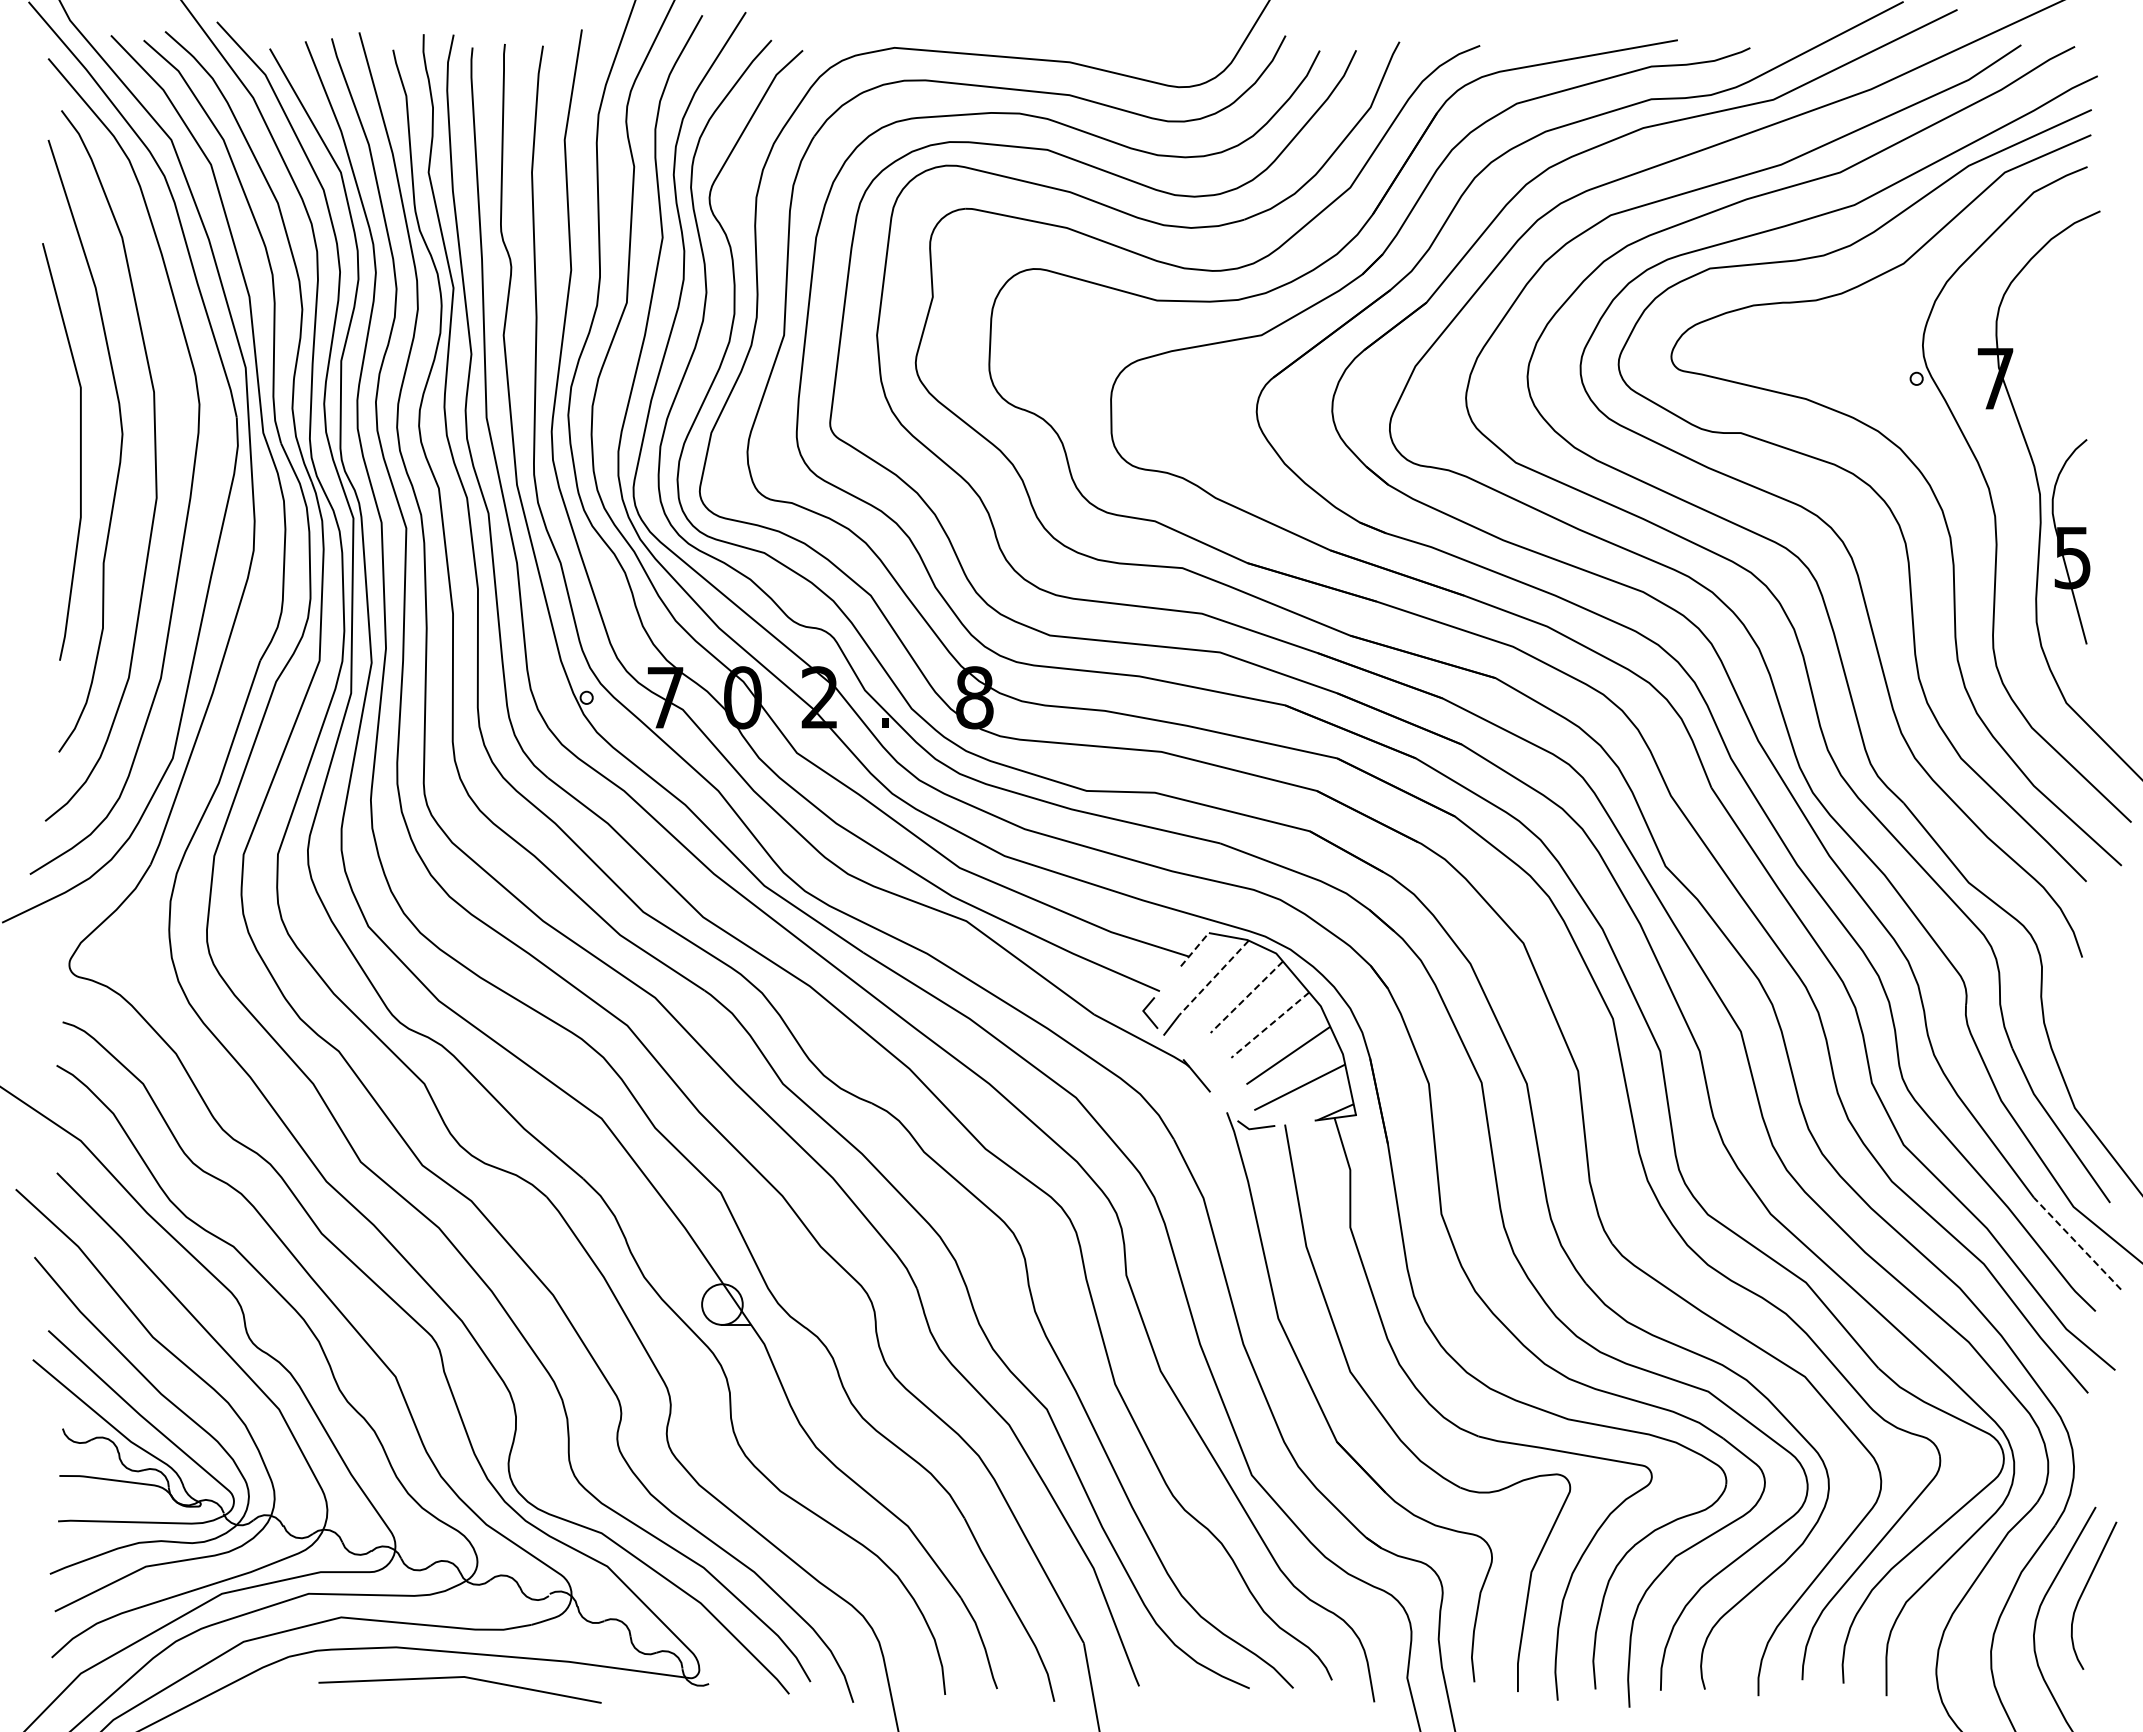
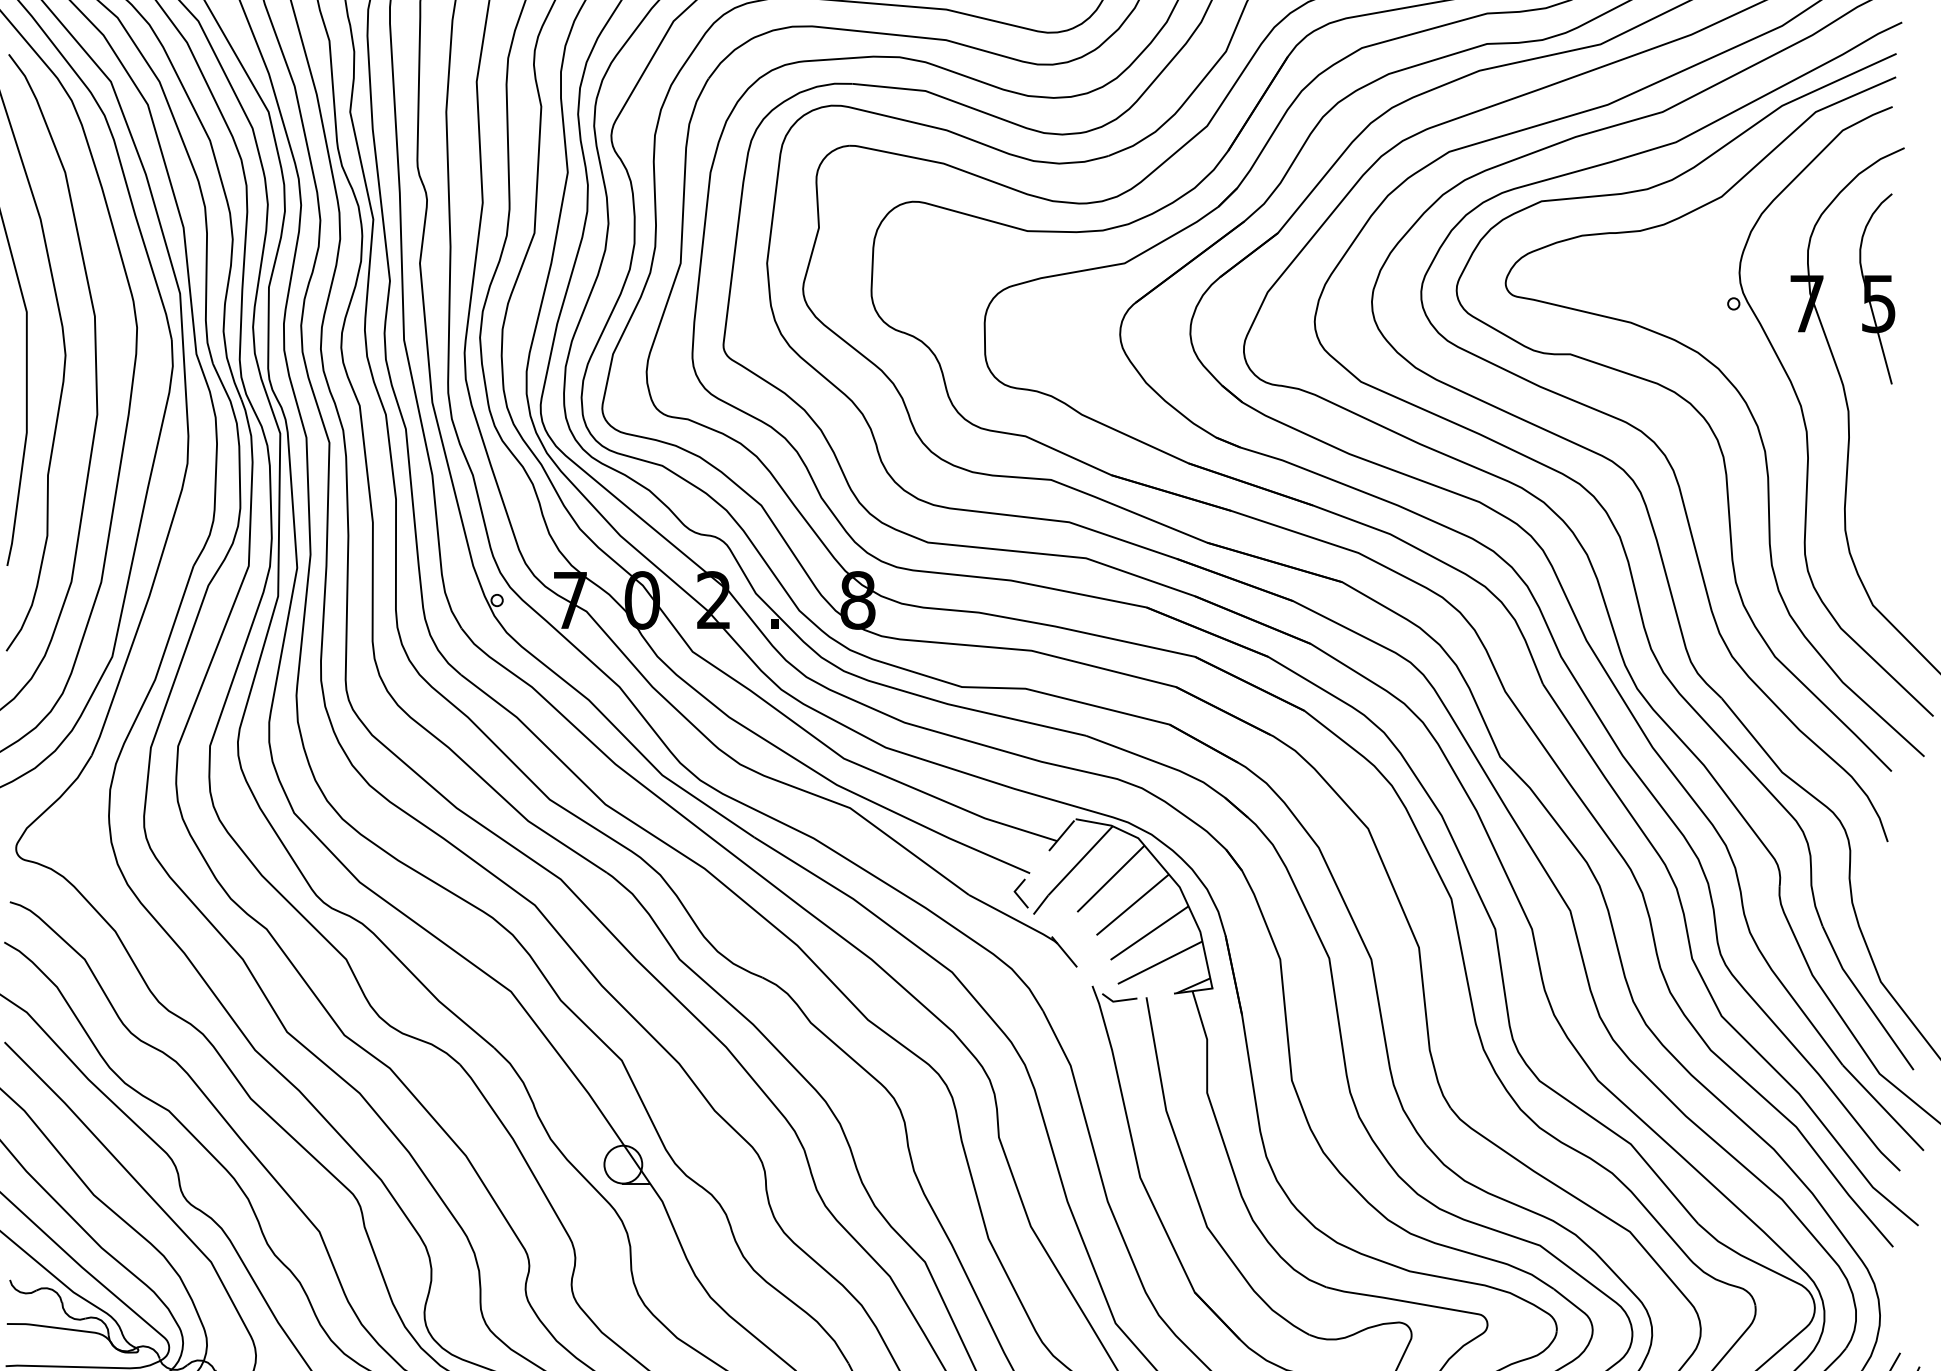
part: (2070, 534) -> (1876, 282), moved
line: (1194, 950) -> (1062, 835), dashed -> solid
line: (1214, 977) -> (1080, 860), dashed -> solid
line: (1246, 997) -> (1110, 879), dashed -> solid
line: (1270, 1025) -> (1132, 905), dashed -> solid
line: (2077, 1243) -> (1883, 1107), dashed -> solid

